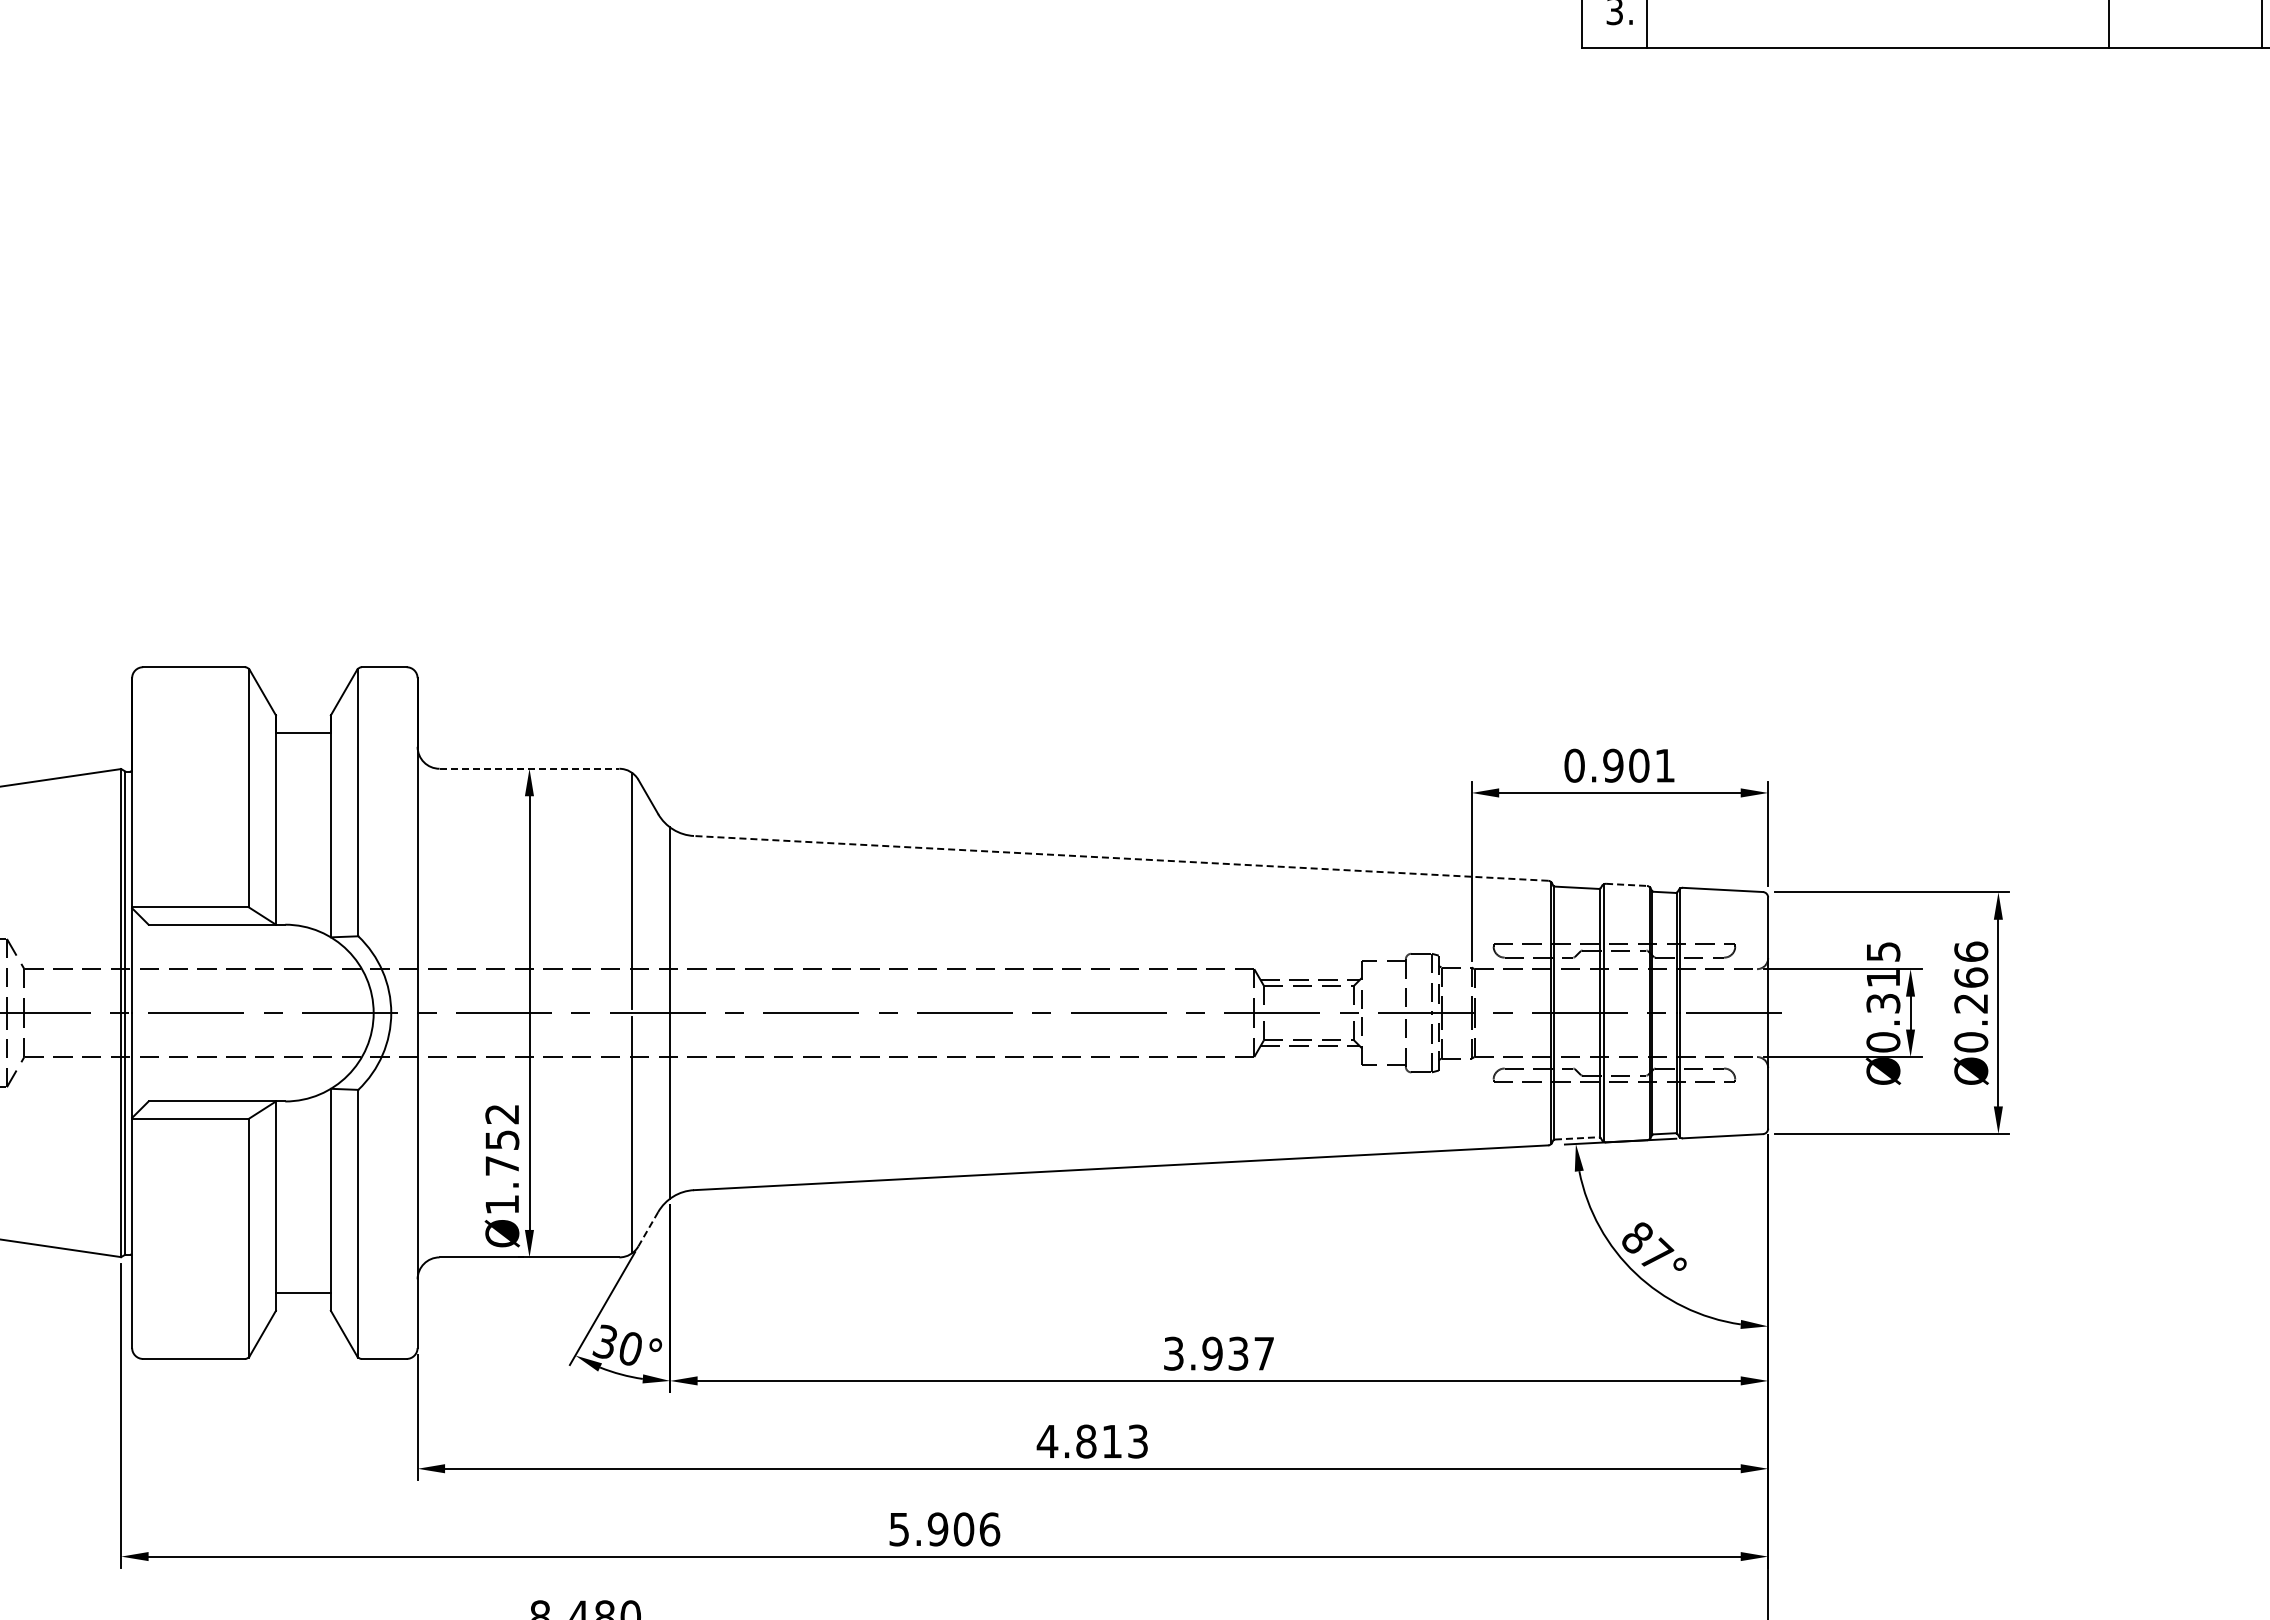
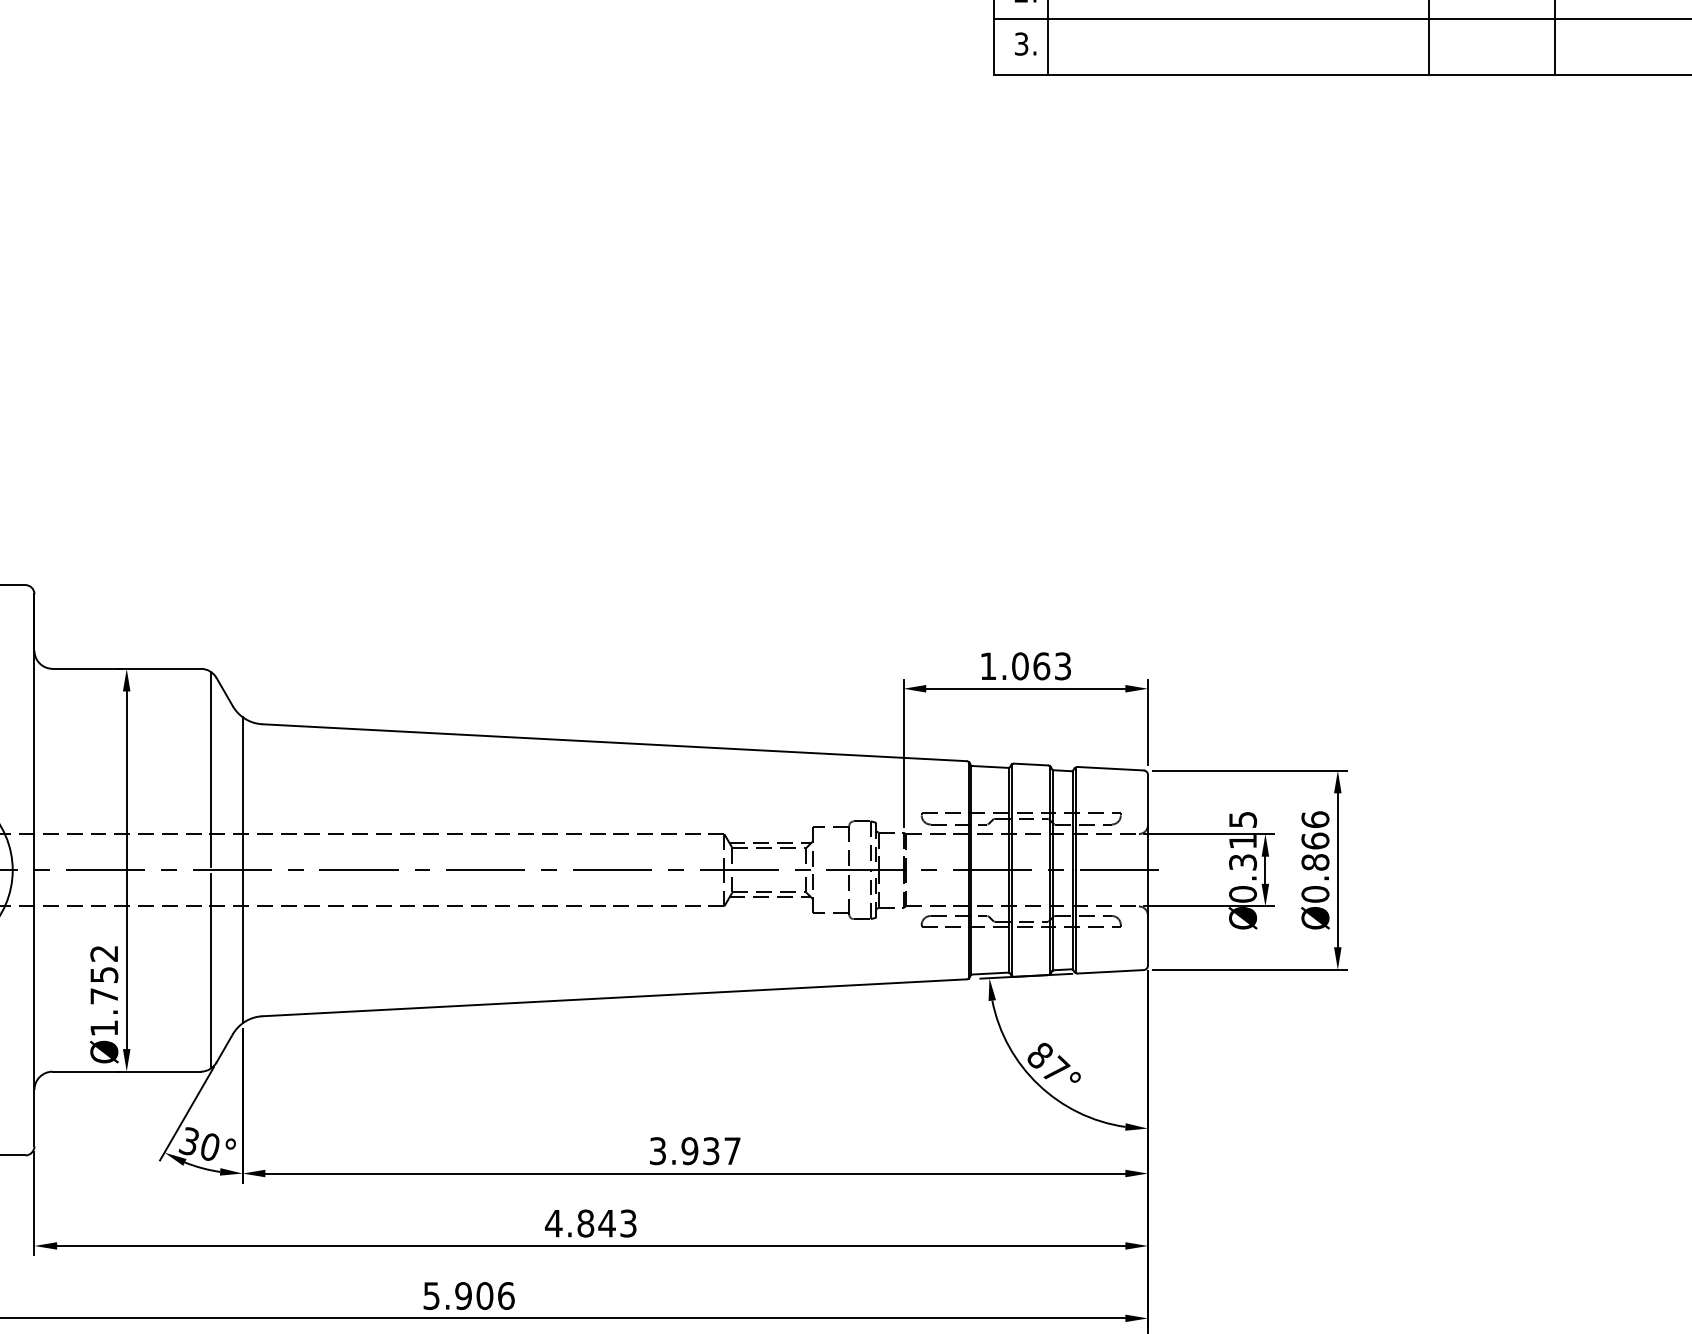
text: (1619, 765) -> (1025, 666), 0.901 -> 1.063
line: (529, 768) -> (126, 668), dashed -> solid
line: (1121, 858) -> (614, 742), dashed -> solid
line: (1627, 884) -> (1032, 764), dashed -> solid
text: (1971, 1003) -> (1315, 862), Ø0.266 -> Ø0.866
line: (1576, 1138) -> (989, 973), dashed -> solid
line: (648, 1229) -> (224, 1048), dashed -> solid
text: (1111, 1441) -> (606, 1223), 4.813 -> 4.843

